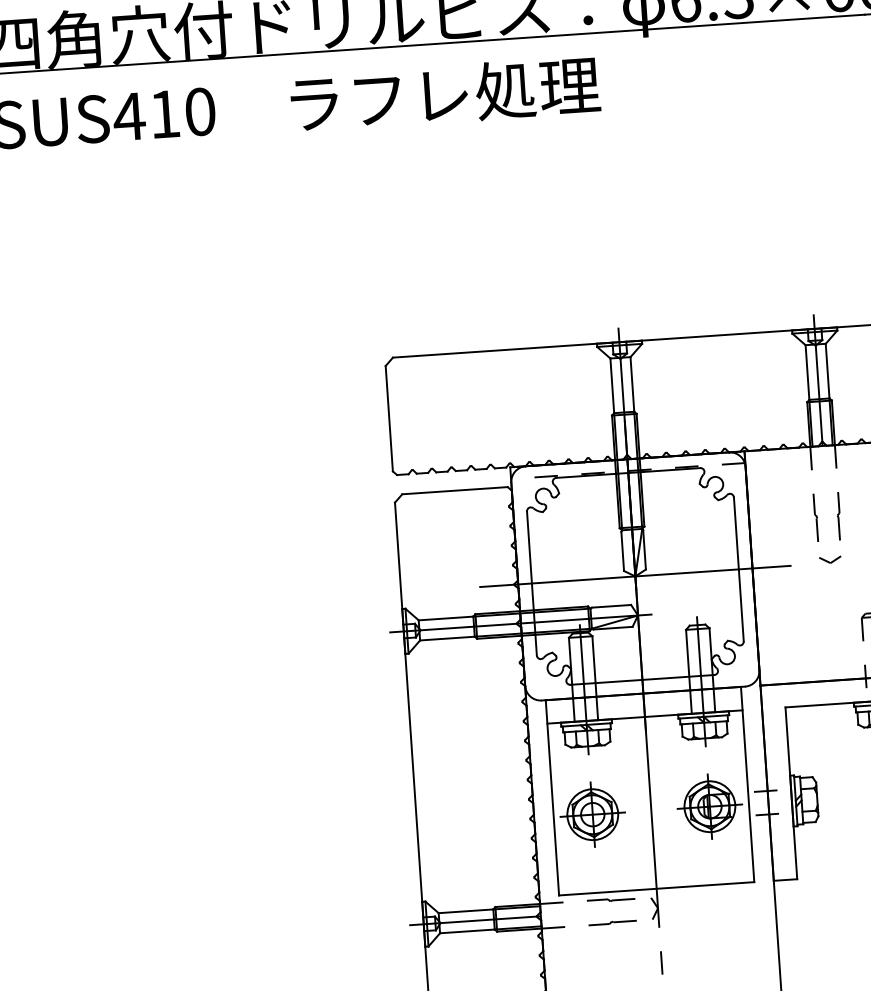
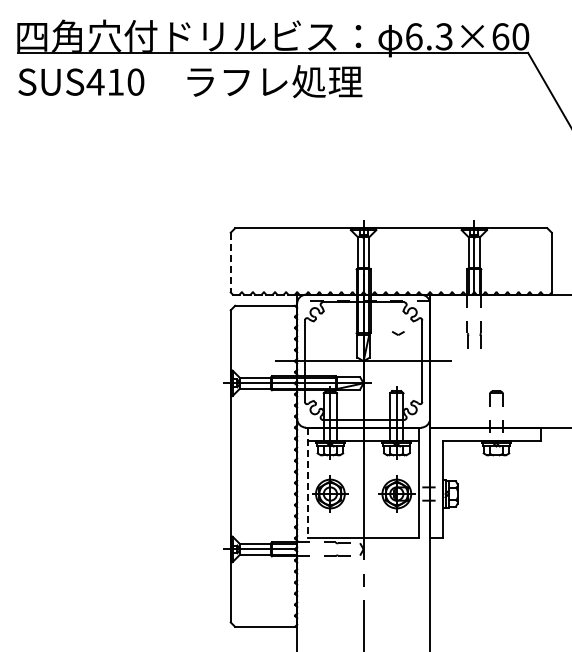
line: (388, 418) -> (230, 262), solid -> dashed
part: (830, 560) -> (398, 333), moved
line: (552, 798) -> (308, 483), solid -> dashed

